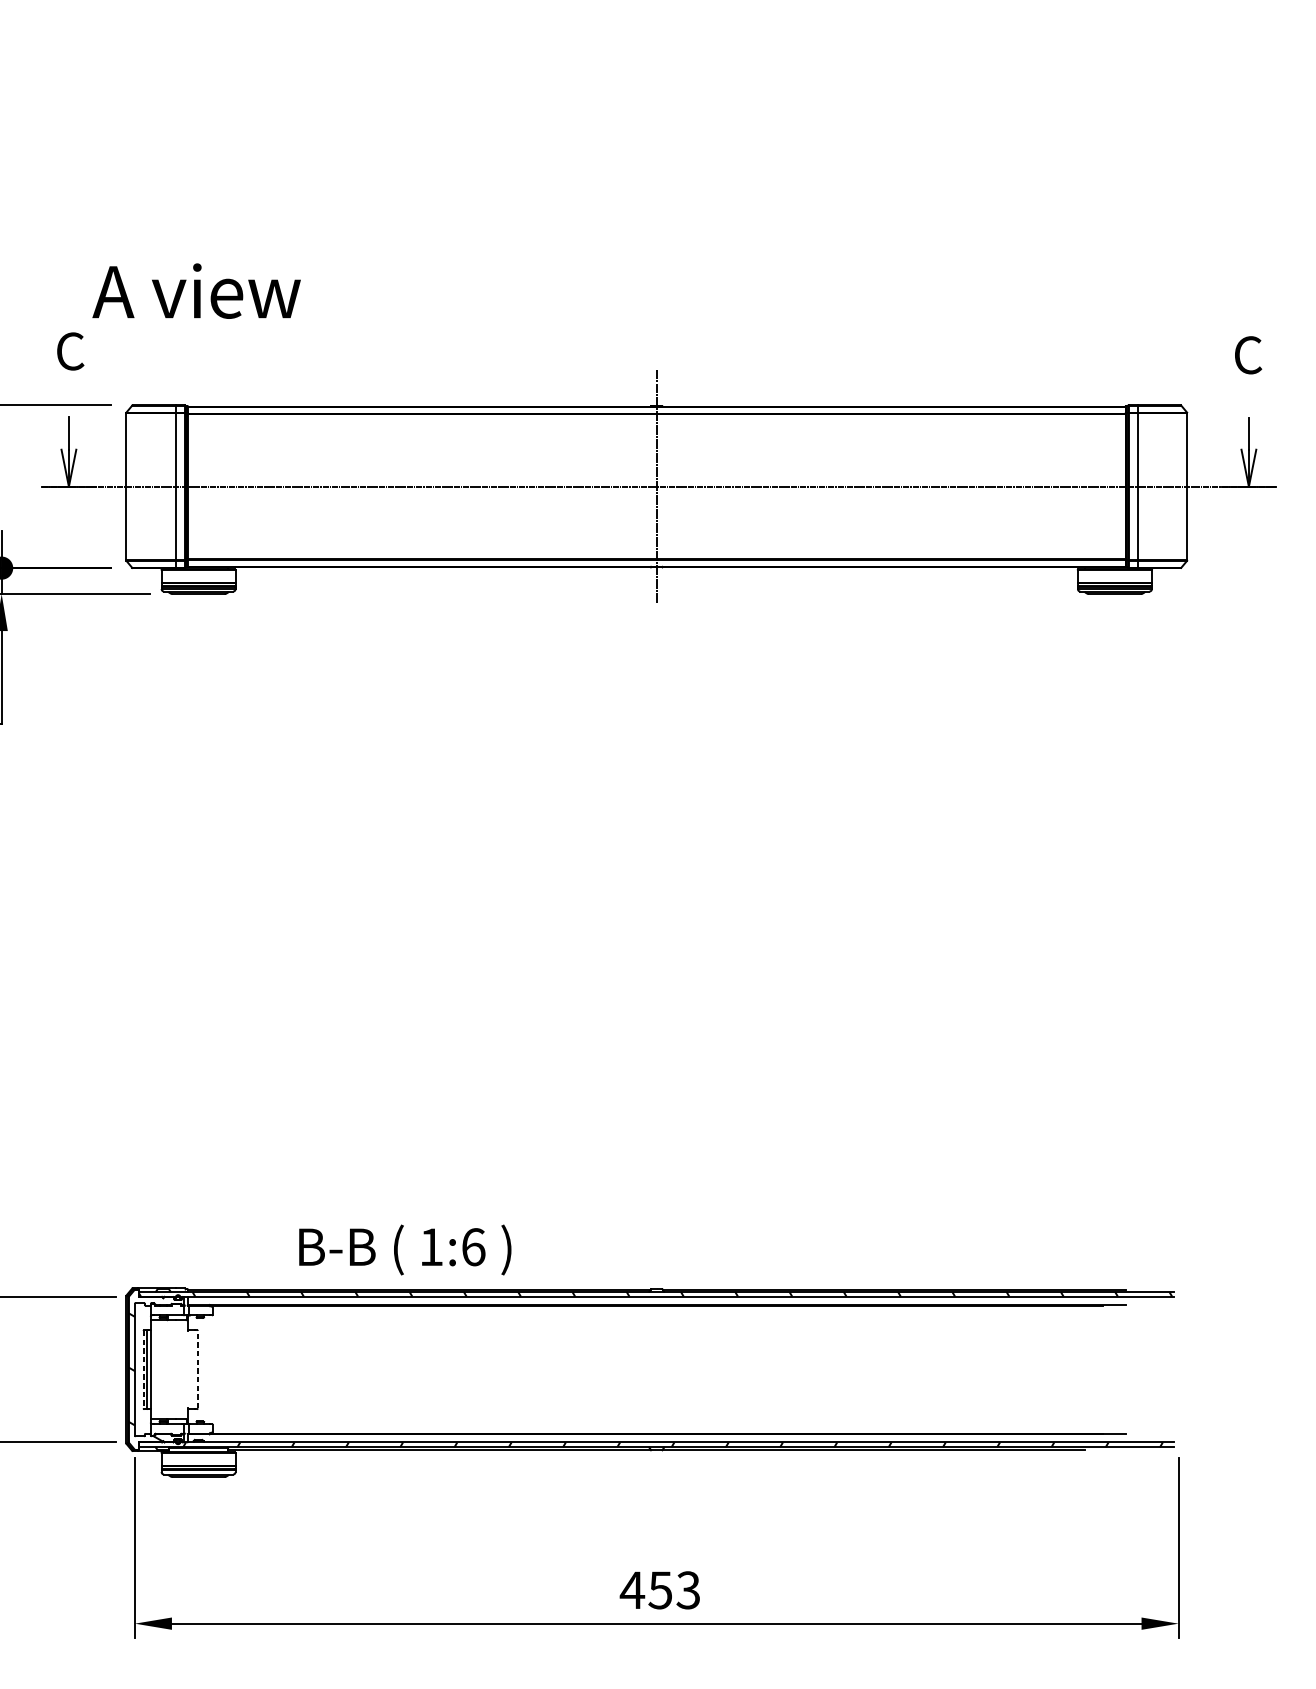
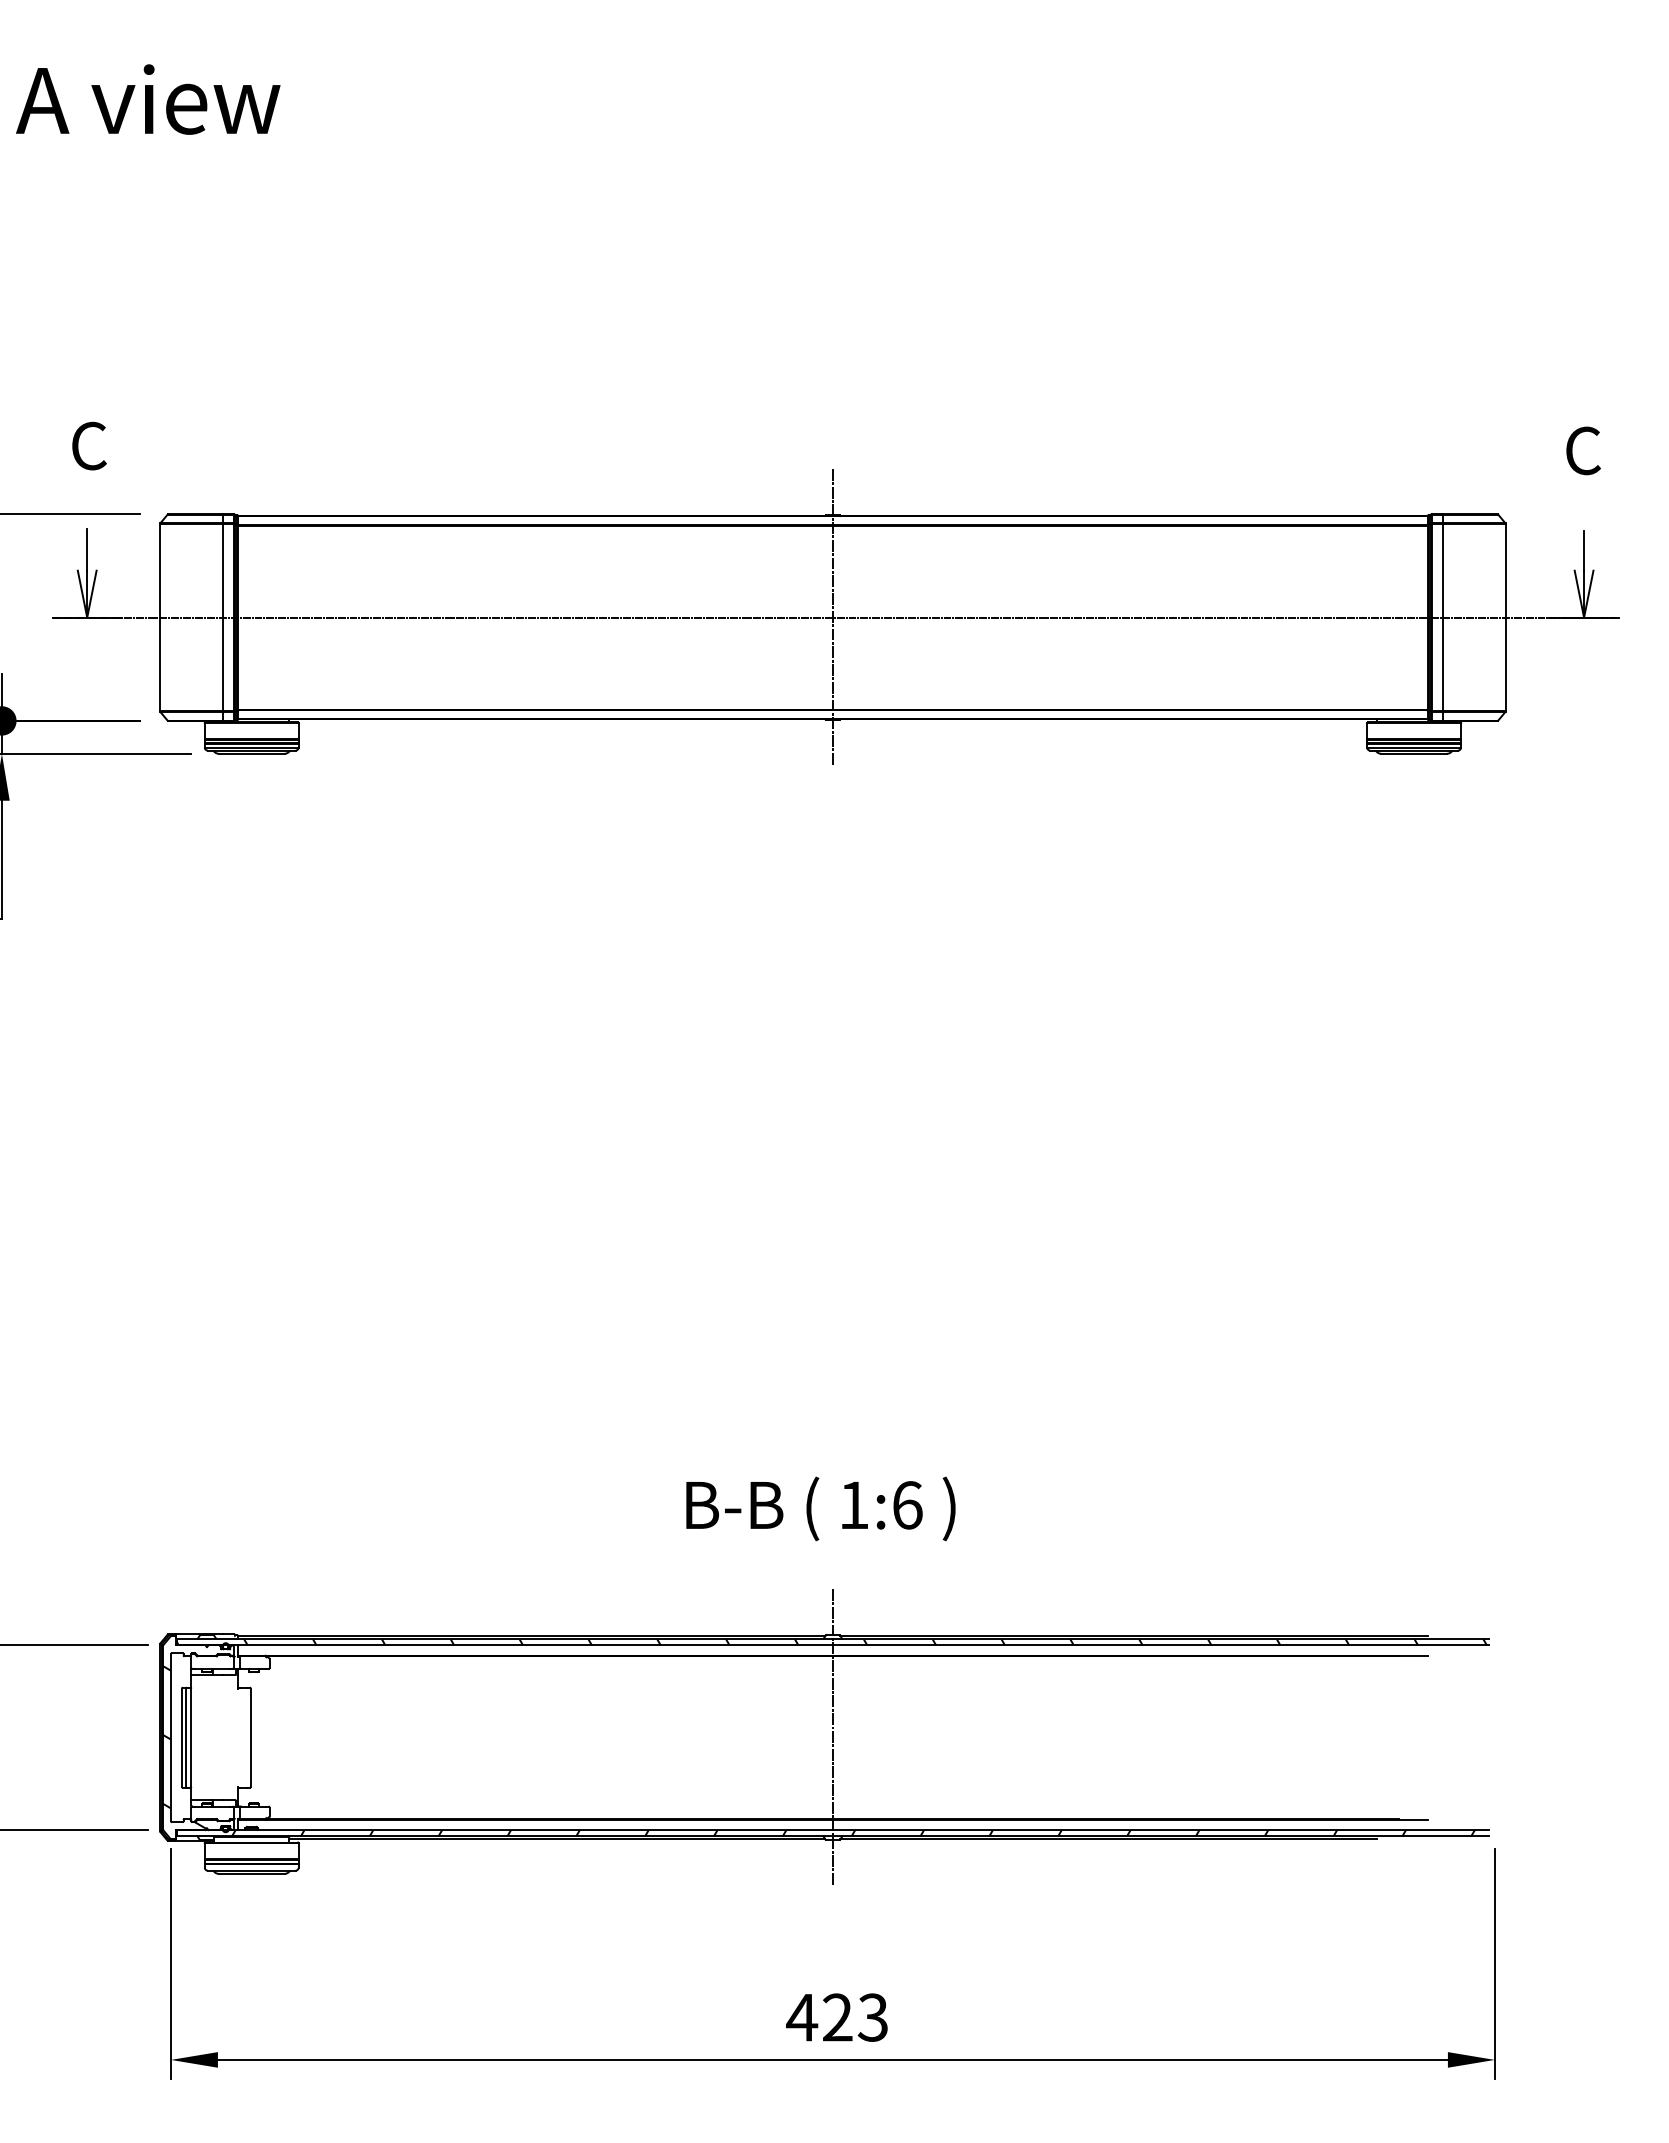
text: (196, 291) -> (148, 99), moved
text: (404, 1249) -> (820, 1508), moved
line: (197, 1369) -> (250, 1737), dashed -> solid
line: (656, 1369) -> (832, 1737), added
line: (143, 1370) -> (181, 1738), dashed -> solid
text: (660, 1590) -> (837, 2017), 453 -> 423

